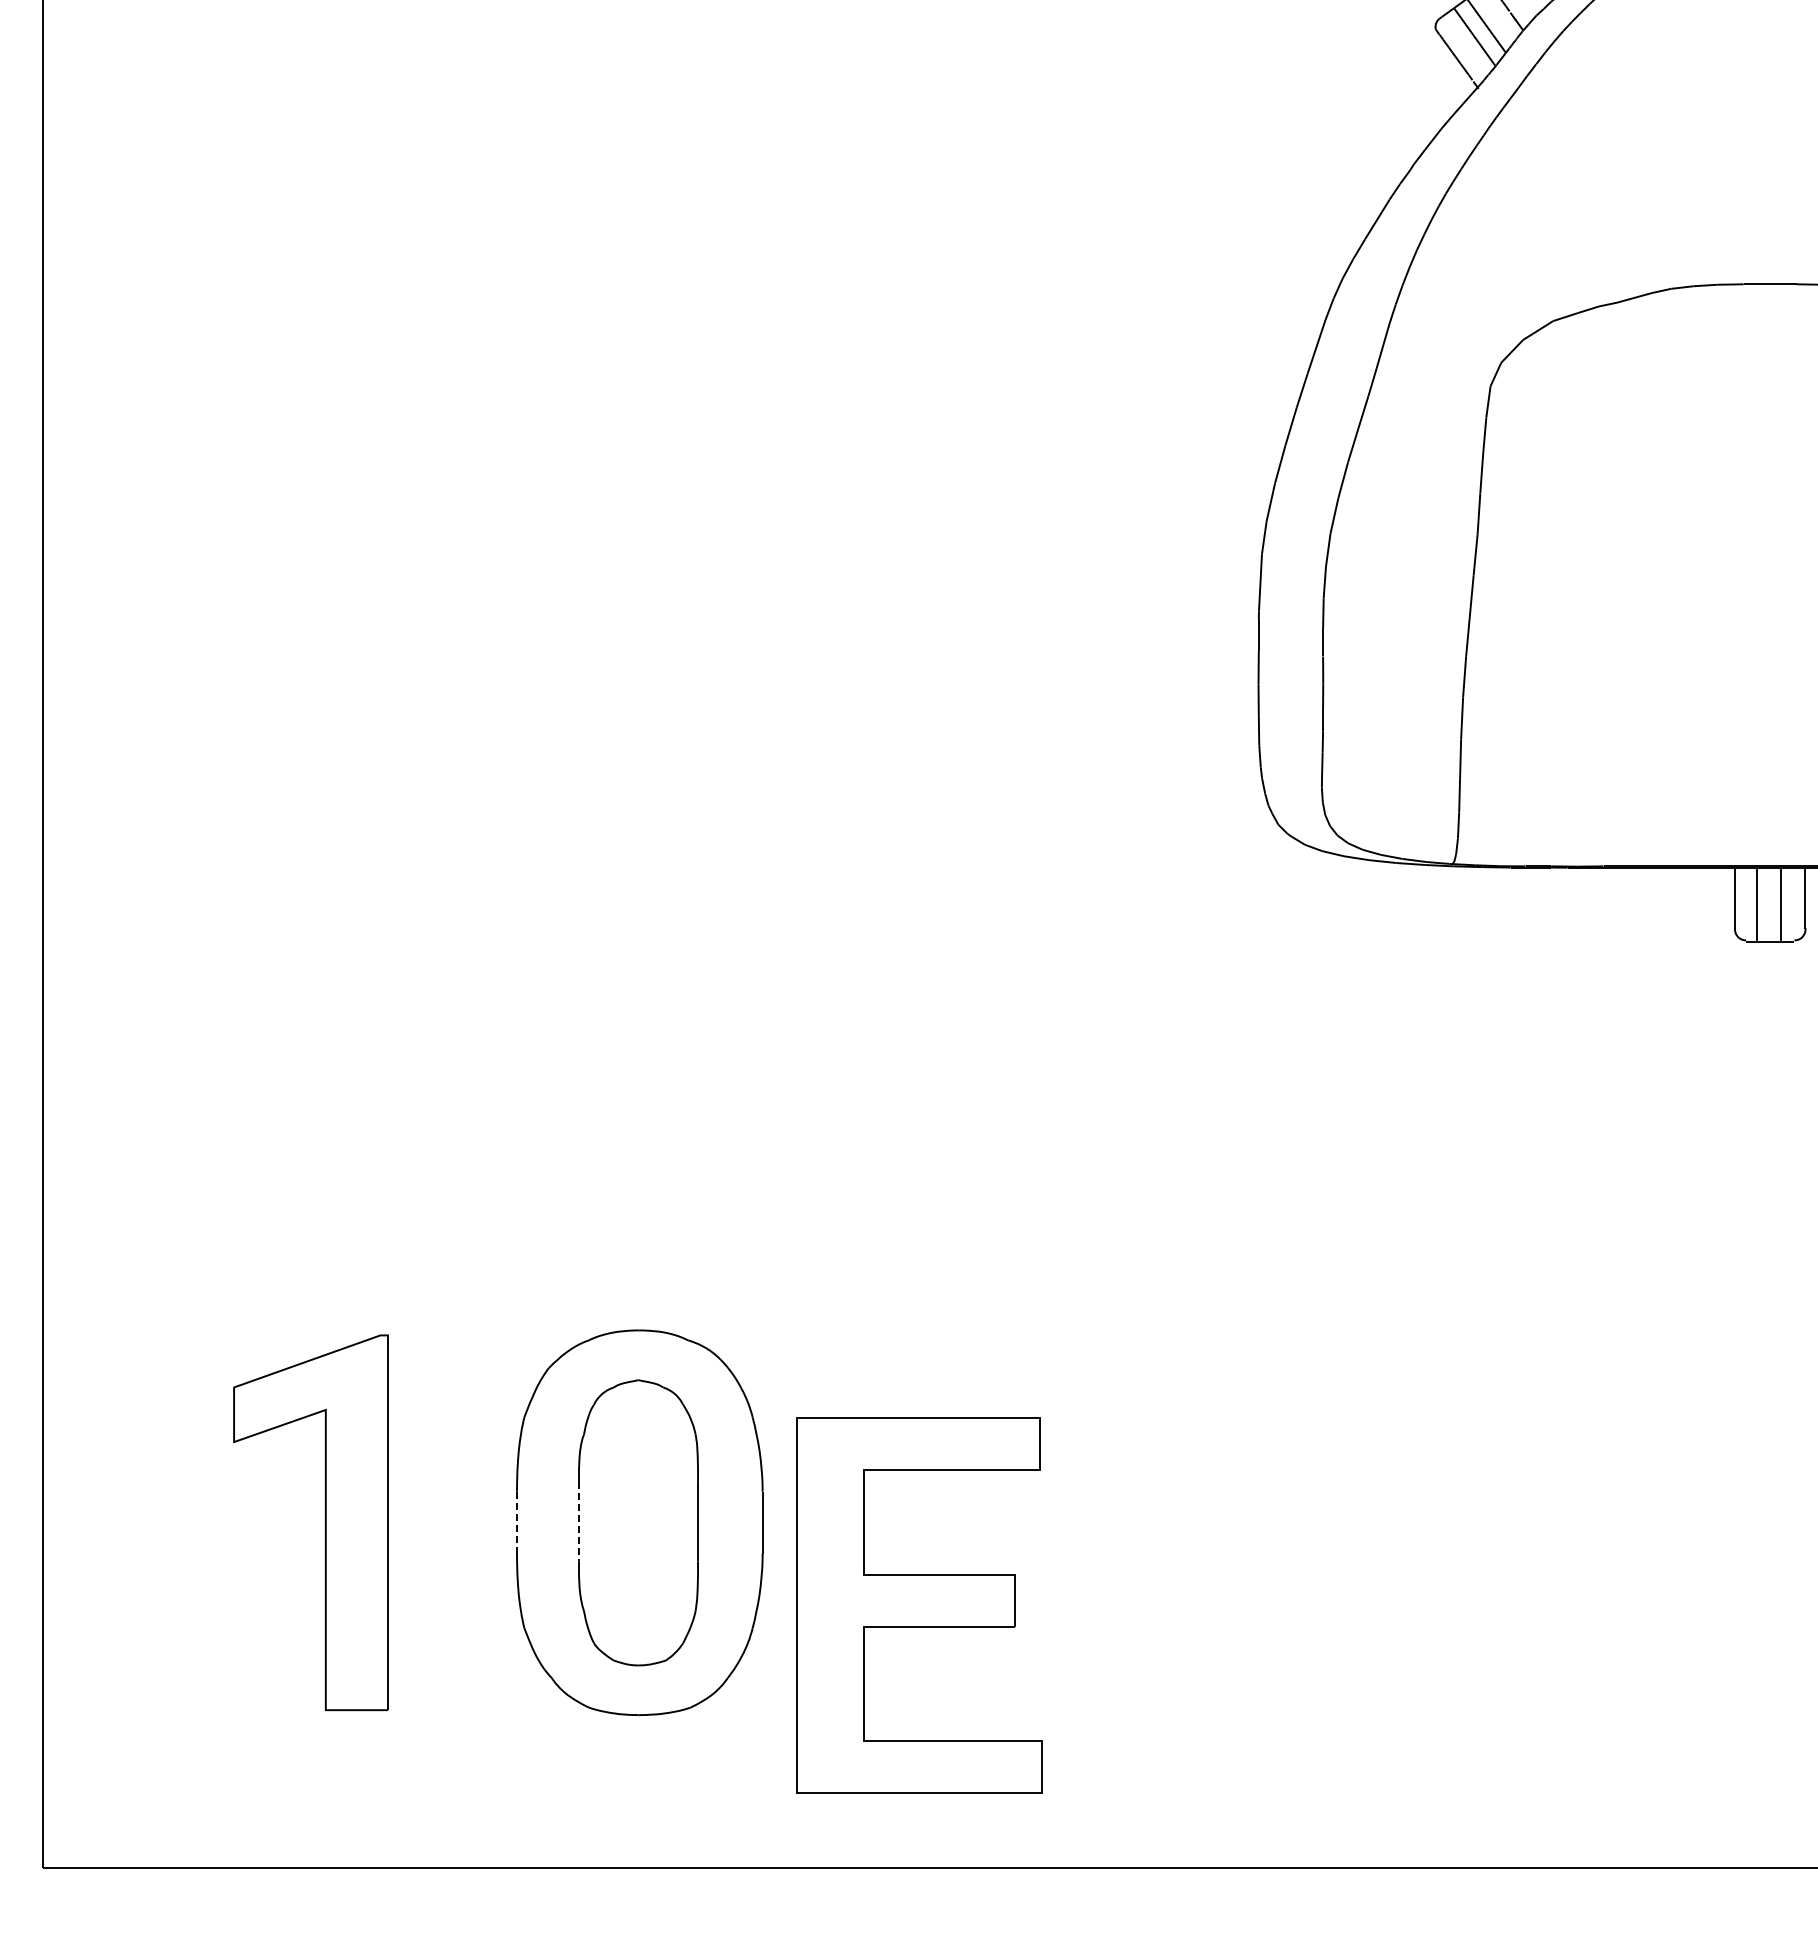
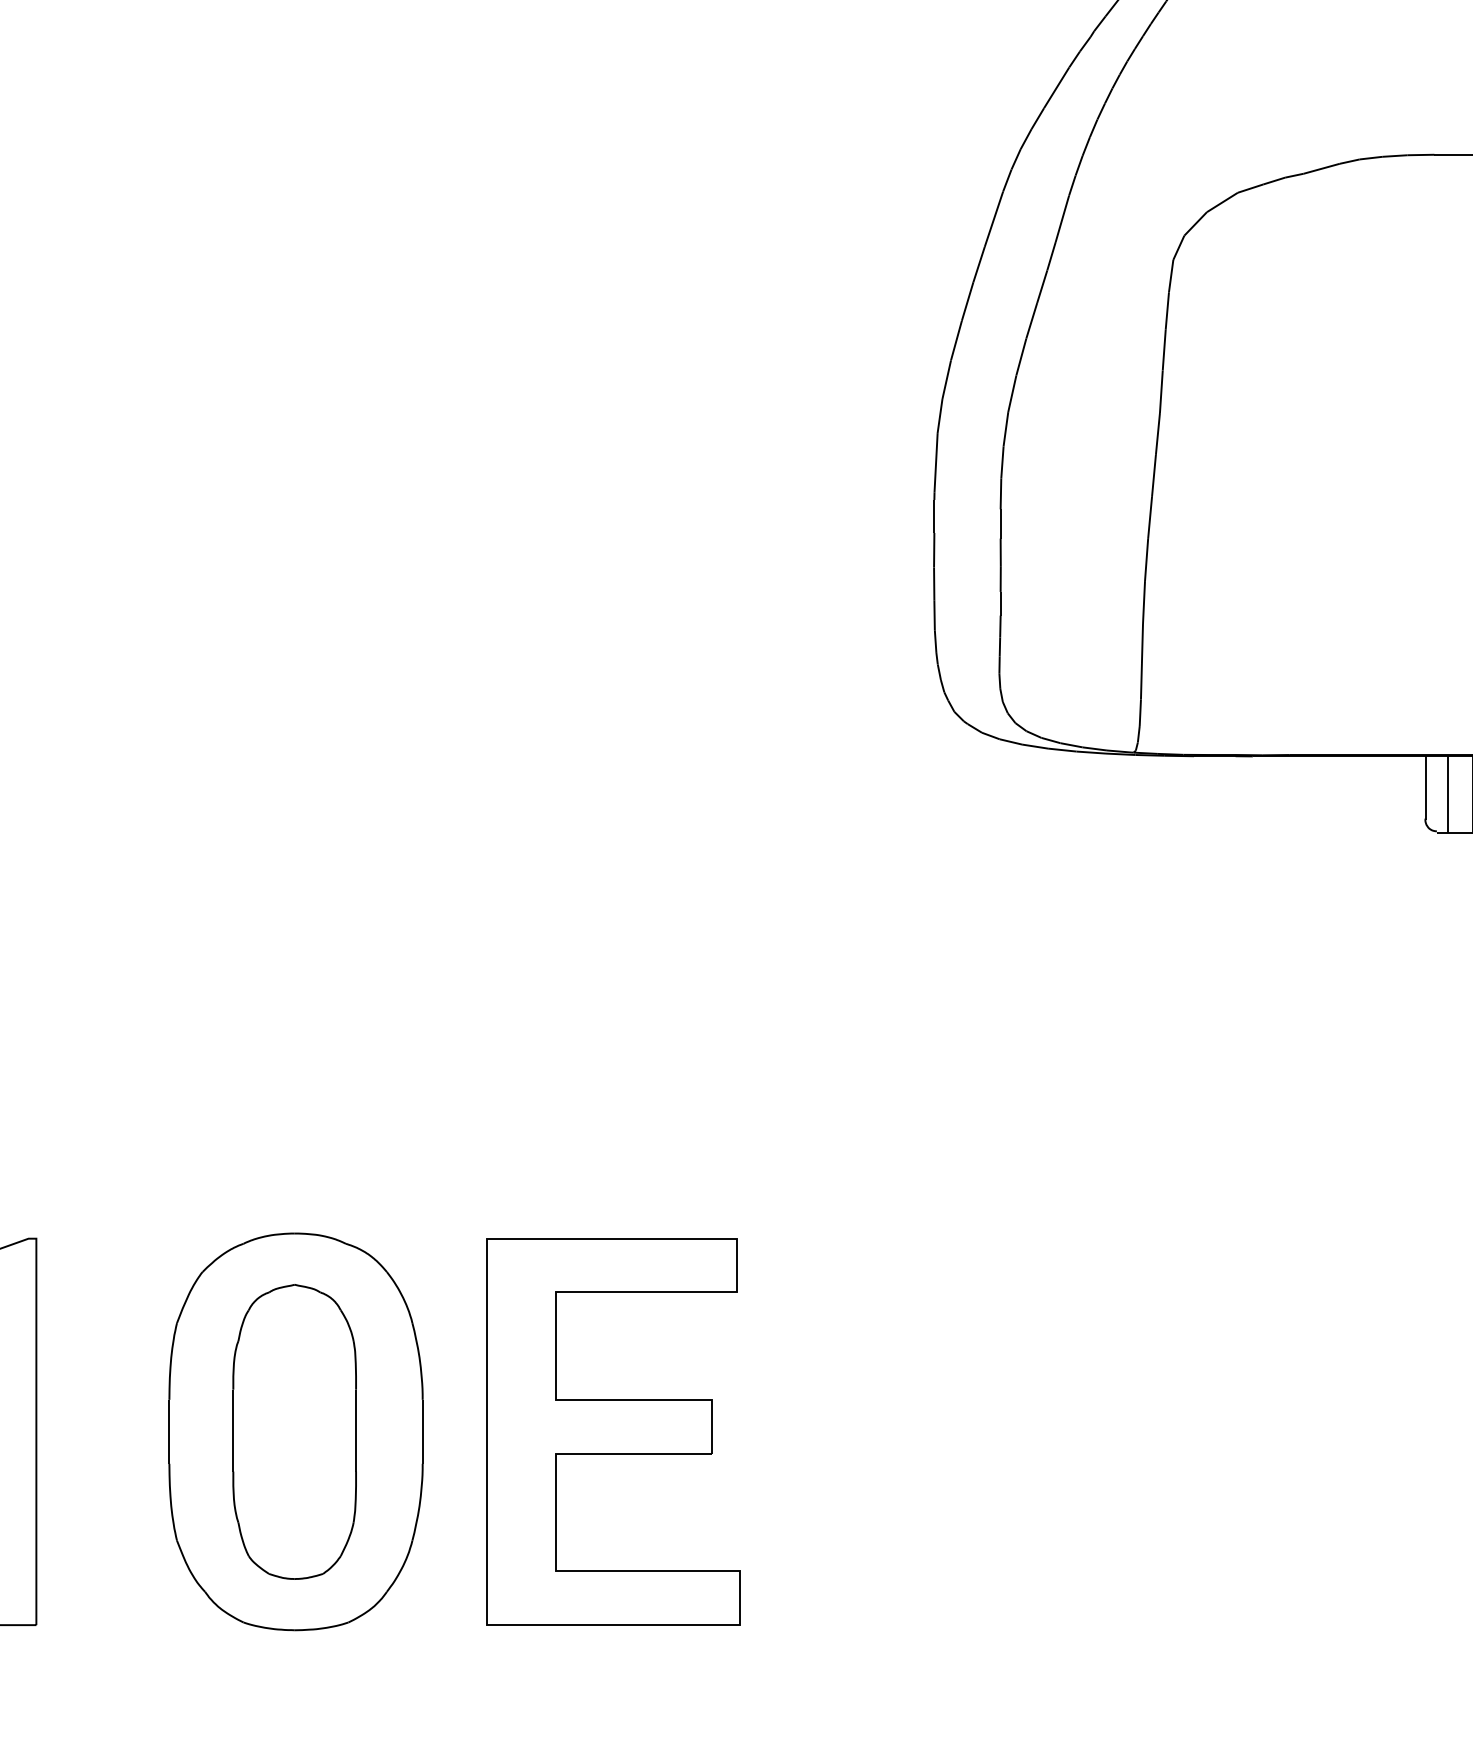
line: (578, 1521) -> (232, 1430), dashed -> solid
line: (516, 1522) -> (168, 1431), dashed -> solid
part: (919, 1605) -> (613, 1431), moved

